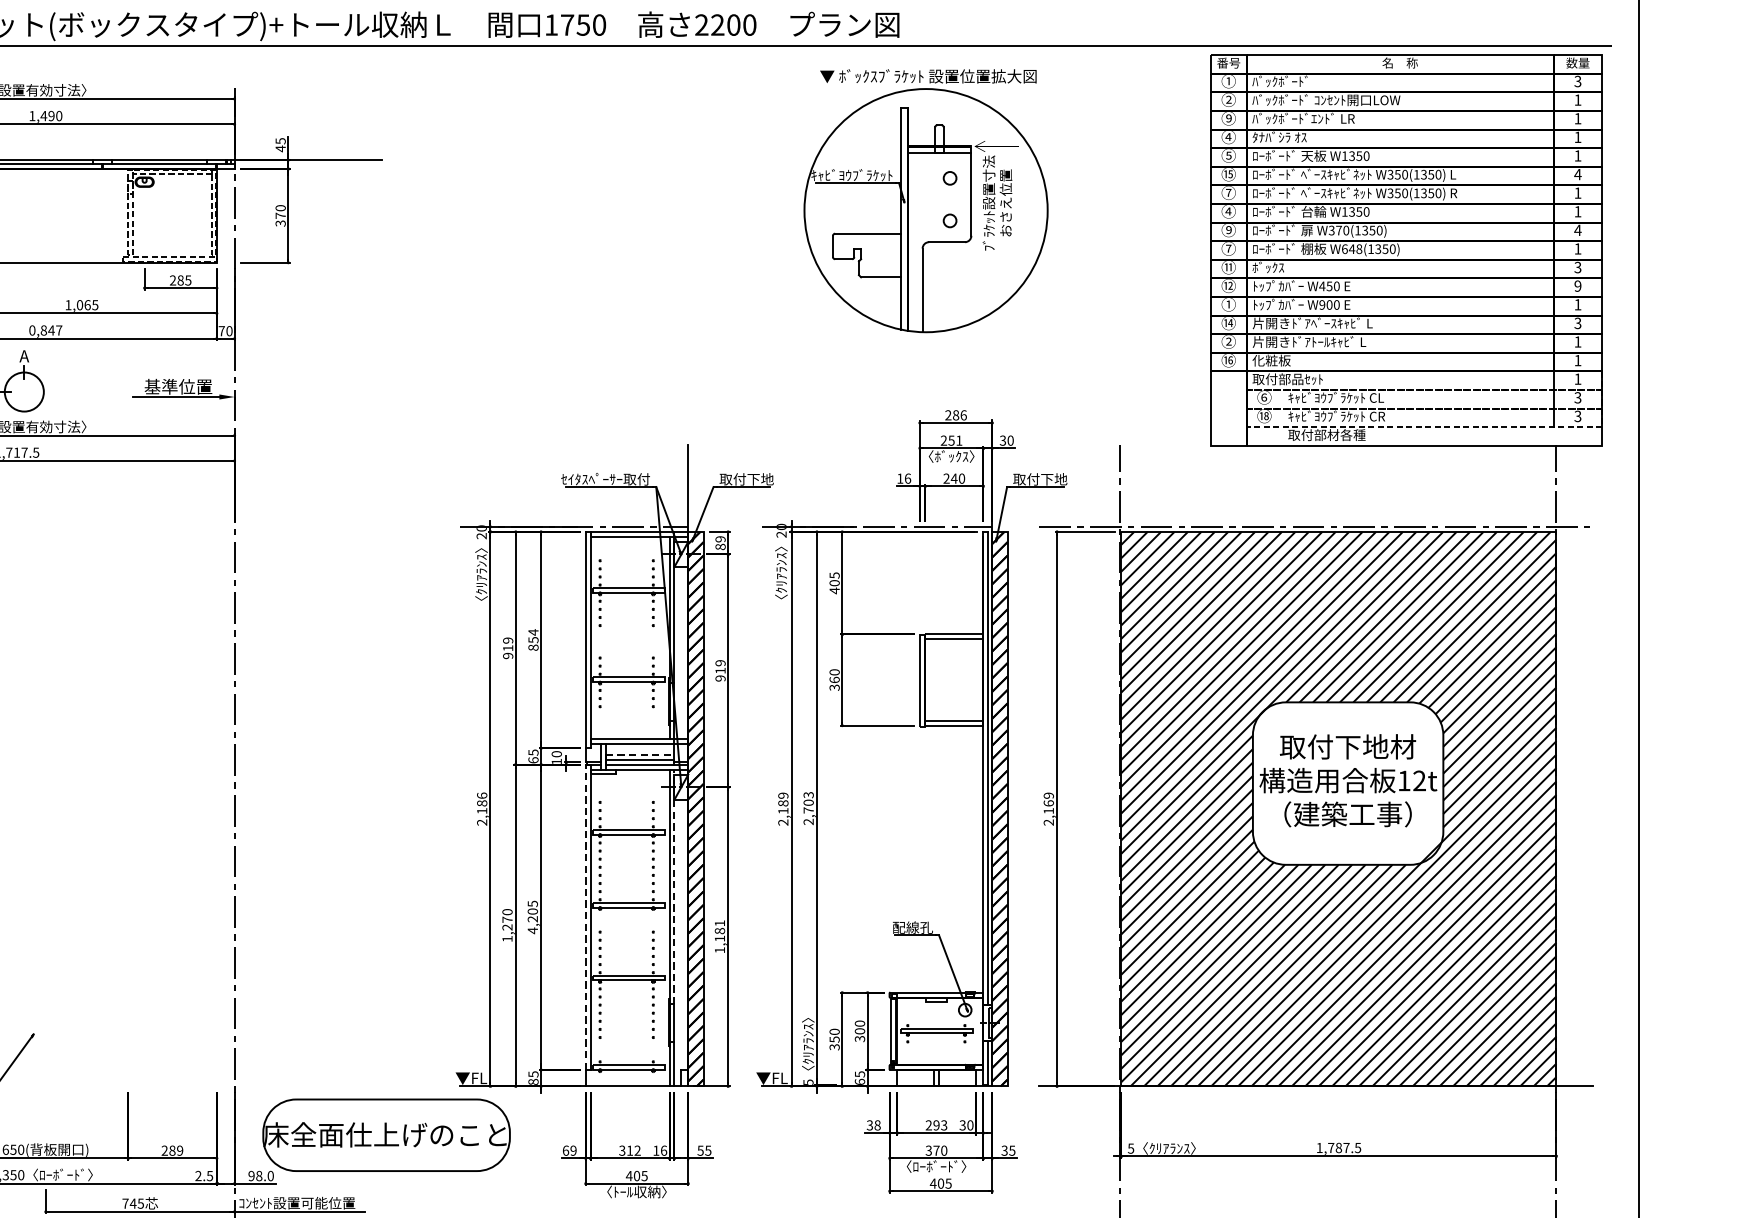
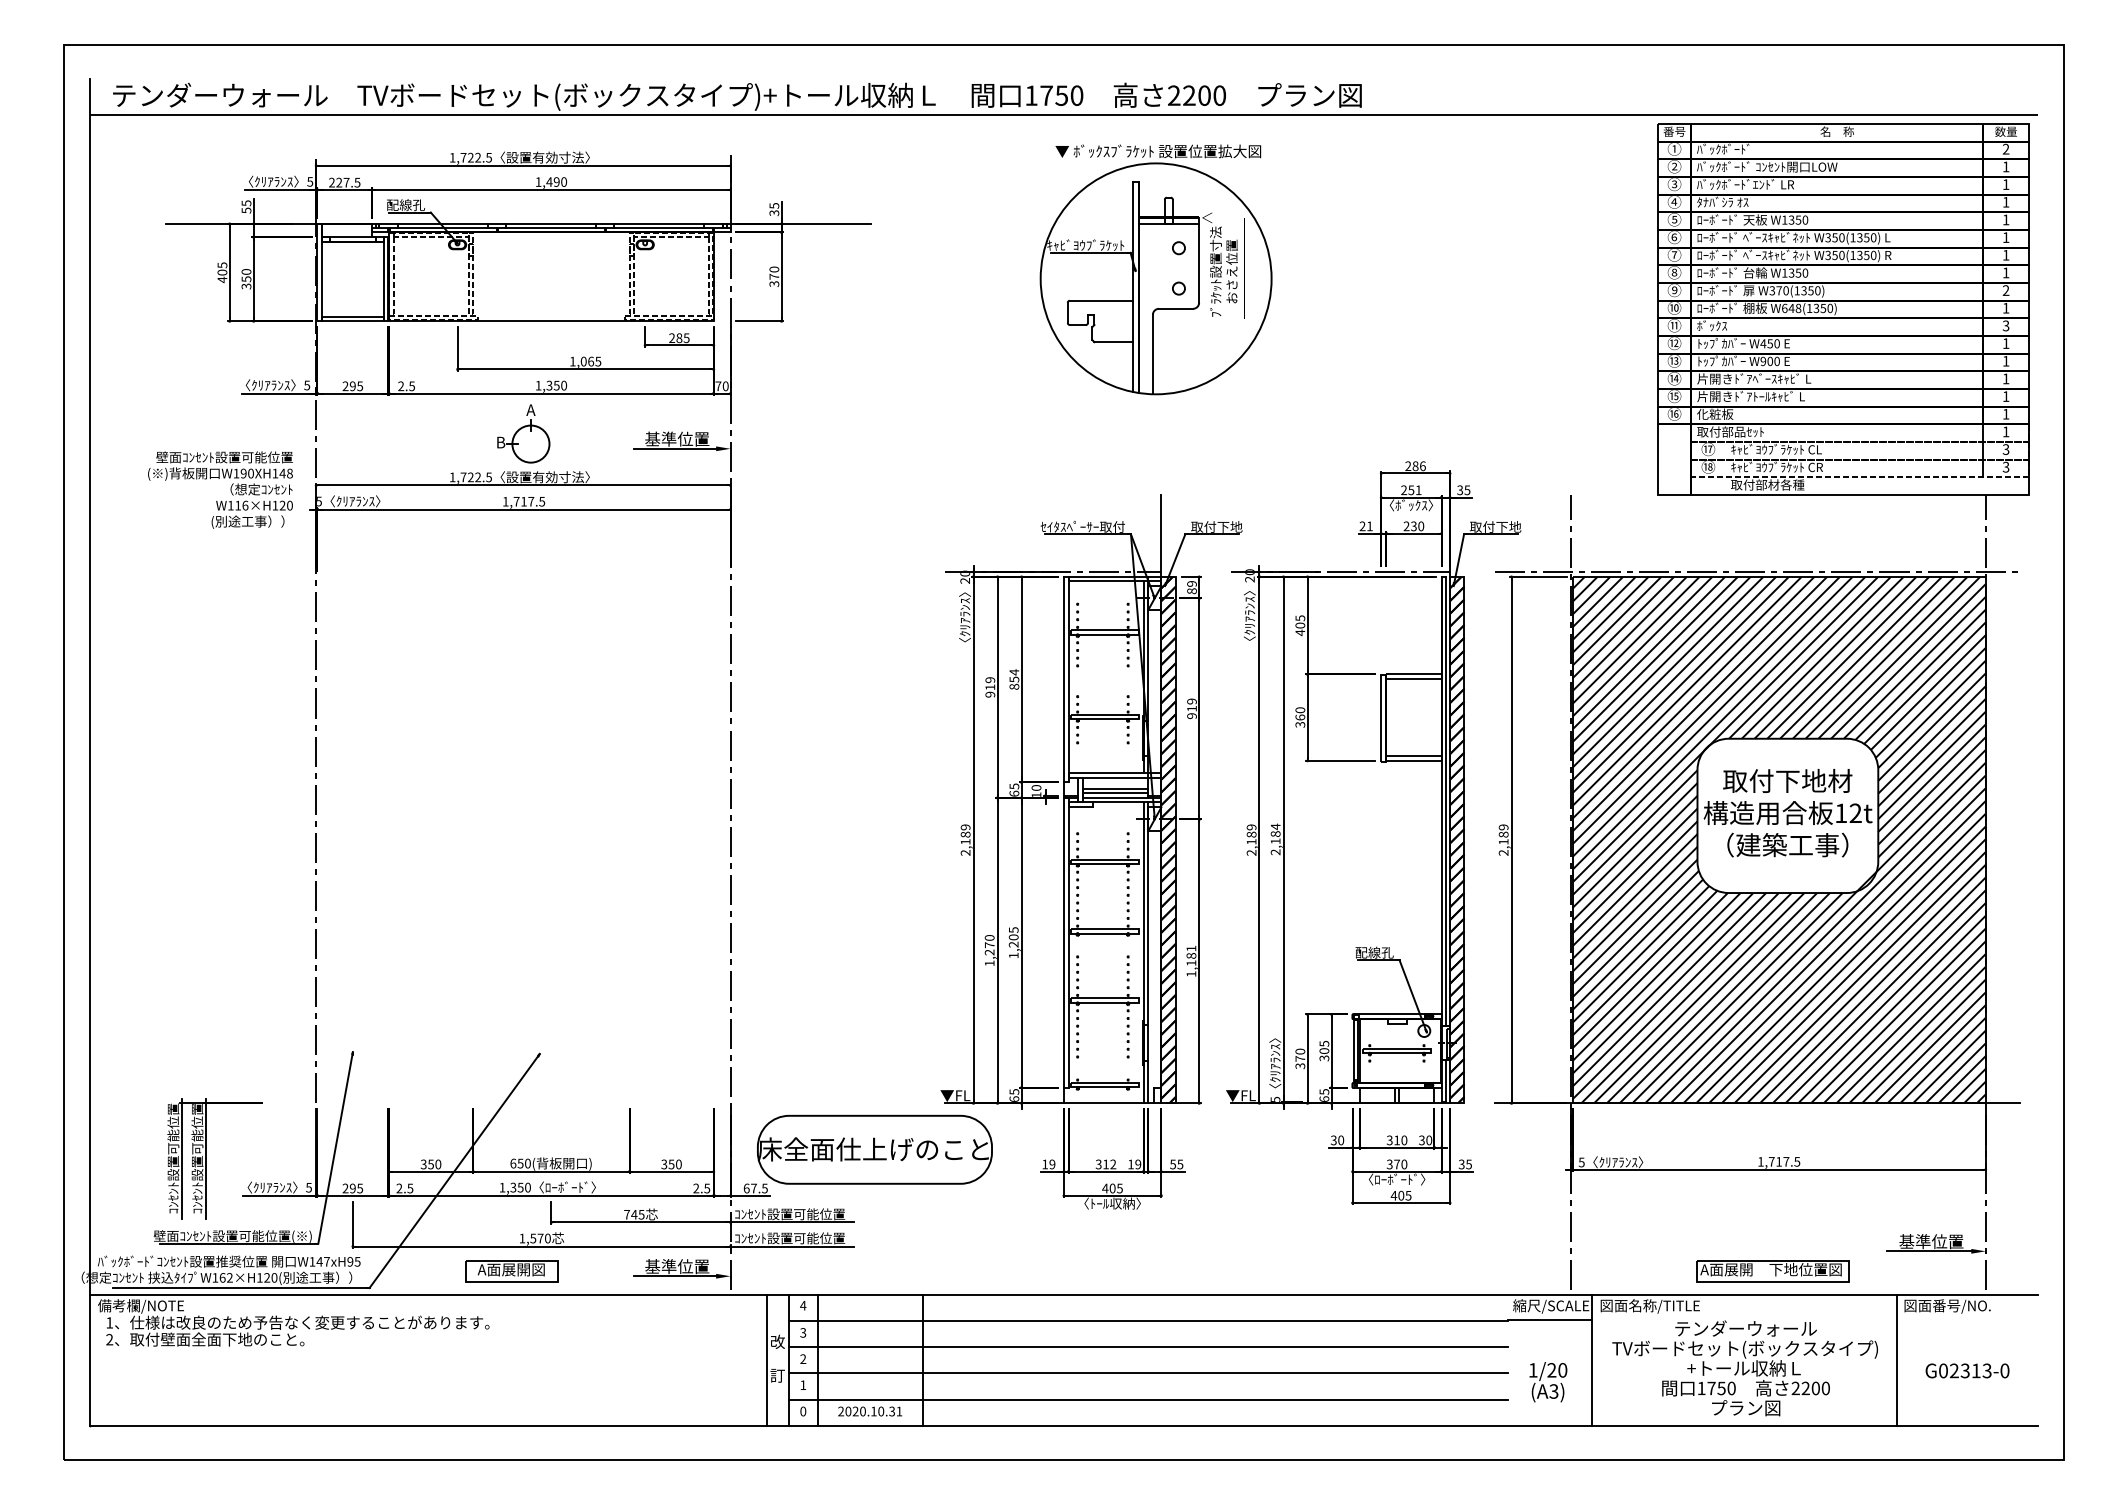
text: (1577, 81) -> (2005, 149), 3 -> 2
text: (1228, 118) -> (1674, 184), ⑨ -> ③
text: (280, 149) -> (774, 213), 45 -> 35
text: (1228, 174) -> (1674, 237), ⑮ -> ⑥
text: (1577, 174) -> (2005, 237), 4 -> 1
part: (925, 200) -> (1155, 269), moved
text: (1228, 211) -> (1674, 272), ④ -> ⑧
text: (1577, 230) -> (2005, 290), 4 -> 2
text: (1228, 248) -> (1674, 307), ⑦ -> ⑩
text: (1577, 286) -> (2005, 343), 9 -> 1
text: (1228, 303) -> (1674, 360), ① -> ⑬
text: (1577, 322) -> (2005, 378), 3 -> 1
text: (45, 330) -> (551, 385), 0,847 -> 1,350
text: (1228, 341) -> (1674, 396), ② -> ⑮
text: (1264, 397) -> (1708, 449), ⑥ -> ⑰
text: (1010, 440) -> (1467, 490), 30 -> 35
text: (903, 478) -> (1365, 526), 16 -> 21
text: (953, 478) -> (1413, 526), 240 -> 230
line: (639, 754) -> (1115, 788), dashed -> solid
text: (482, 795) -> (965, 827), 2,186 -> 2,189
text: (808, 802) -> (1275, 833), 2,703 -> 2,184
text: (1048, 803) -> (1503, 834), 2,169 -> 2,189
line: (674, 886) -> (1148, 913), dashed -> solid
line: (585, 916) -> (1063, 942), dashed -> solid
text: (532, 930) -> (1013, 955), 4,205 -> 1,205
text: (860, 1023) -> (1324, 1043), 300 -> 305
text: (834, 1039) -> (1300, 1058), 350 -> 370
text: (533, 1081) -> (1014, 1098), 85 -> 65
text: (878, 1125) -> (1341, 1140), 38 -> 30
text: (936, 1125) -> (1397, 1140), 293 -> 310
text: (1339, 1147) -> (1779, 1161), 1,787.5 -> 1,717.5
text: (172, 1150) -> (671, 1164), 289 -> 350
text: (566, 1150) -> (1045, 1164), 69 -> 19
text: (664, 1150) -> (1138, 1164), 16 -> 19
text: (260, 1176) -> (755, 1188), 98.0 -> 67.5

